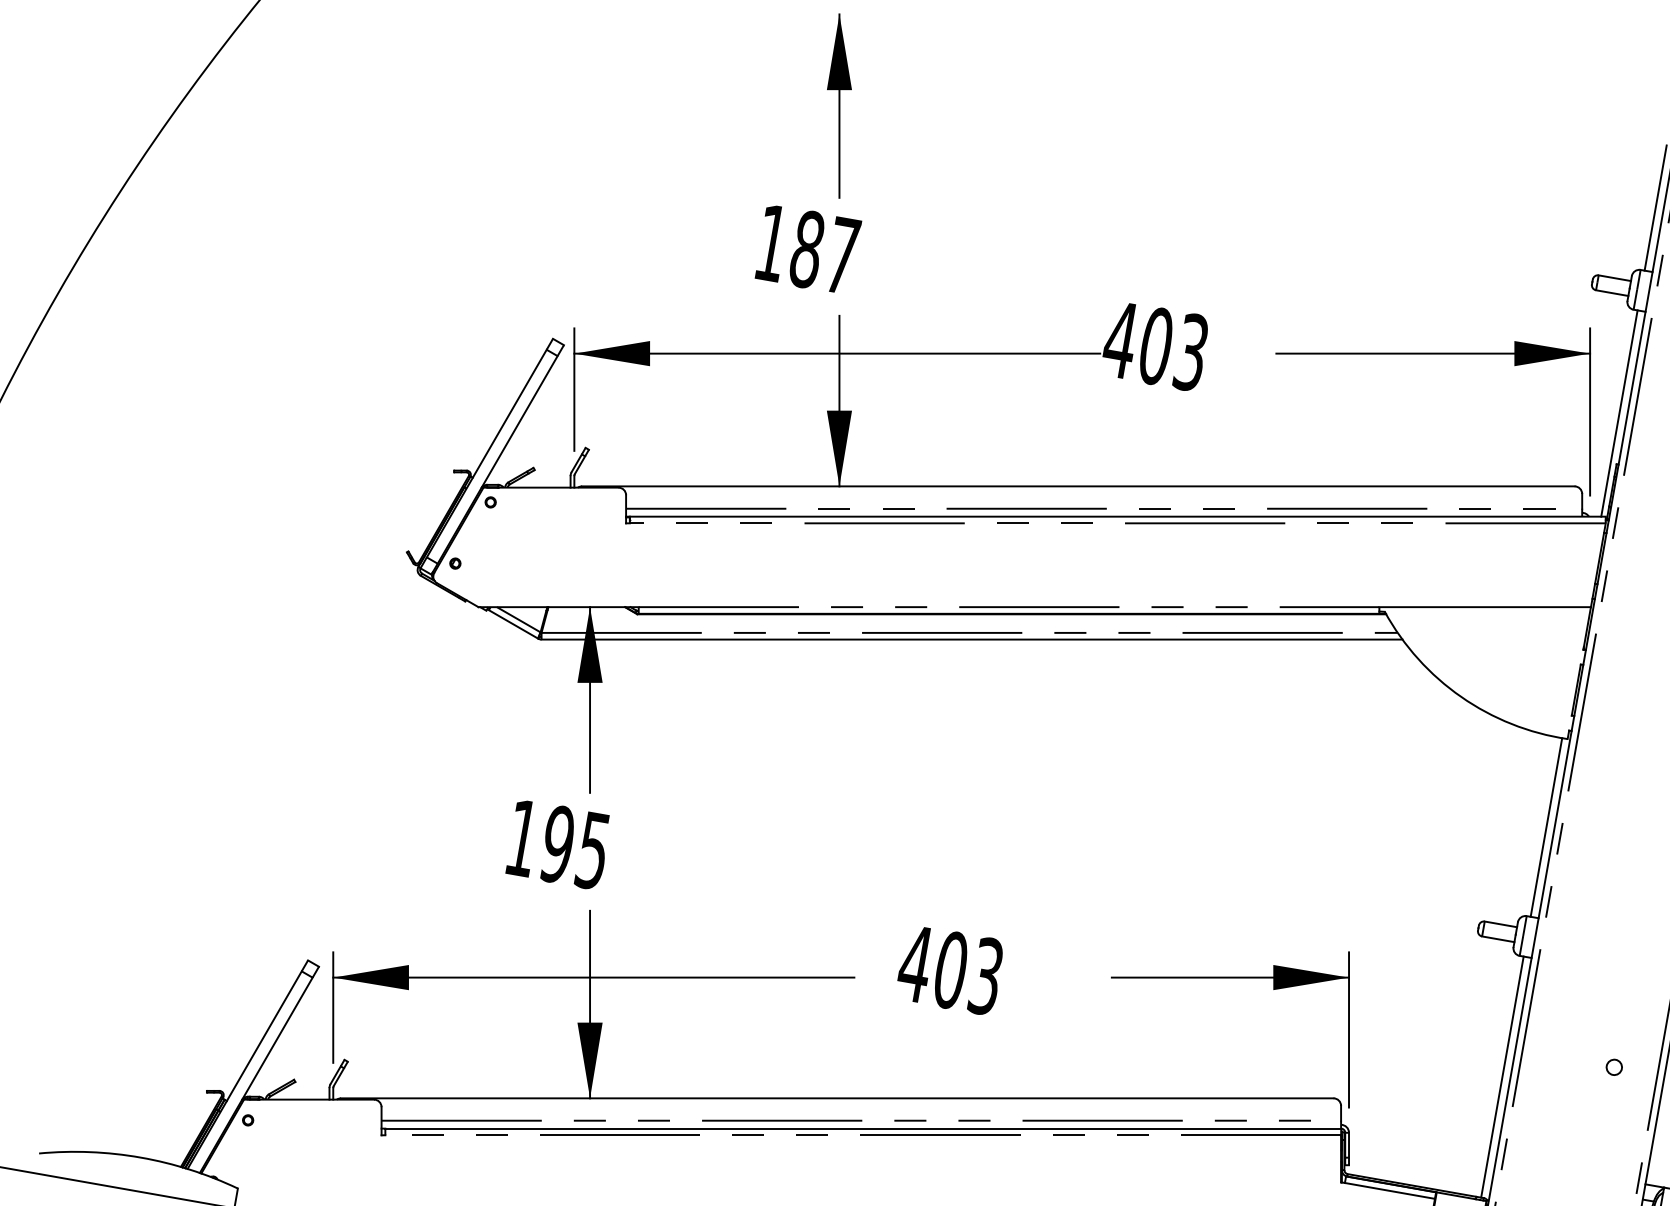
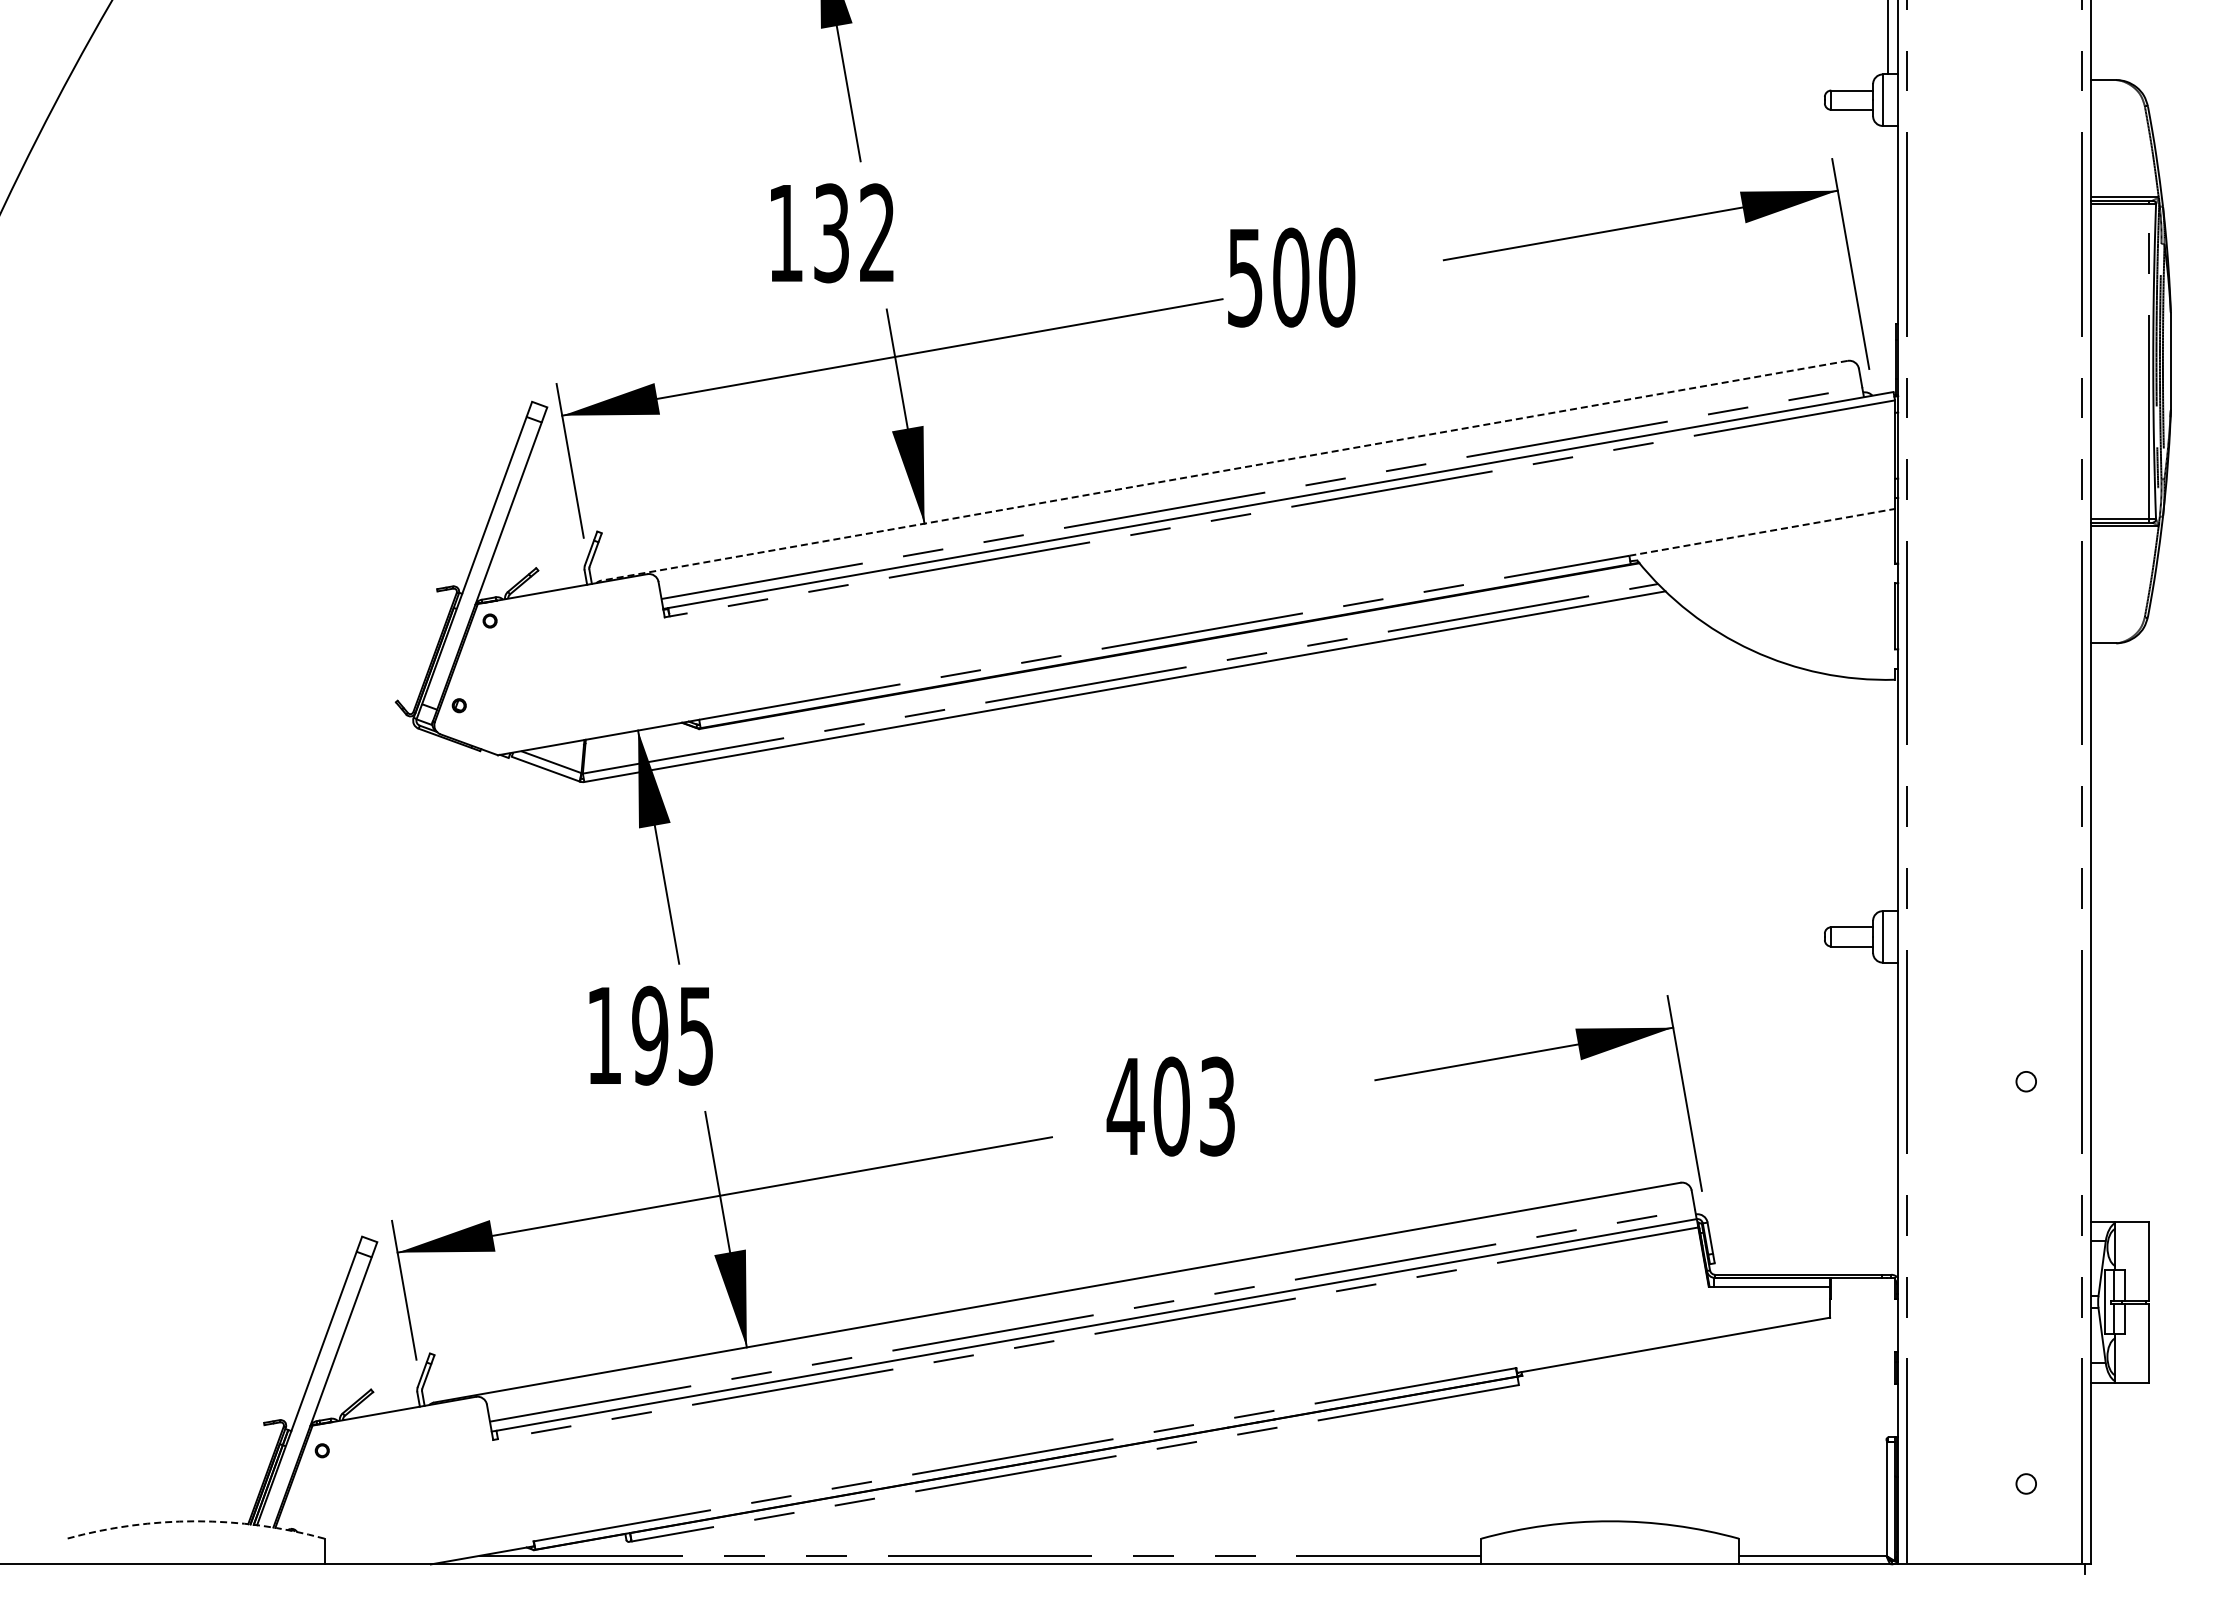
text: (824, 252) -> (853, 233), 187 -> 132
text: (1155, 346) -> (1290, 277), 403 -> 500
line: (1619, 413) -> (1887, 259), removed
line: (1078, 486) -> (1224, 470), solid -> dashed
line: (1485, 607) -> (1762, 532), solid -> dashed
line: (1546, 827) -> (1887, 795), removed
line: (1502, 1076) -> (1887, 1118), removed
arc: (140, 1157) -> (195, 1521), solid -> dashed

